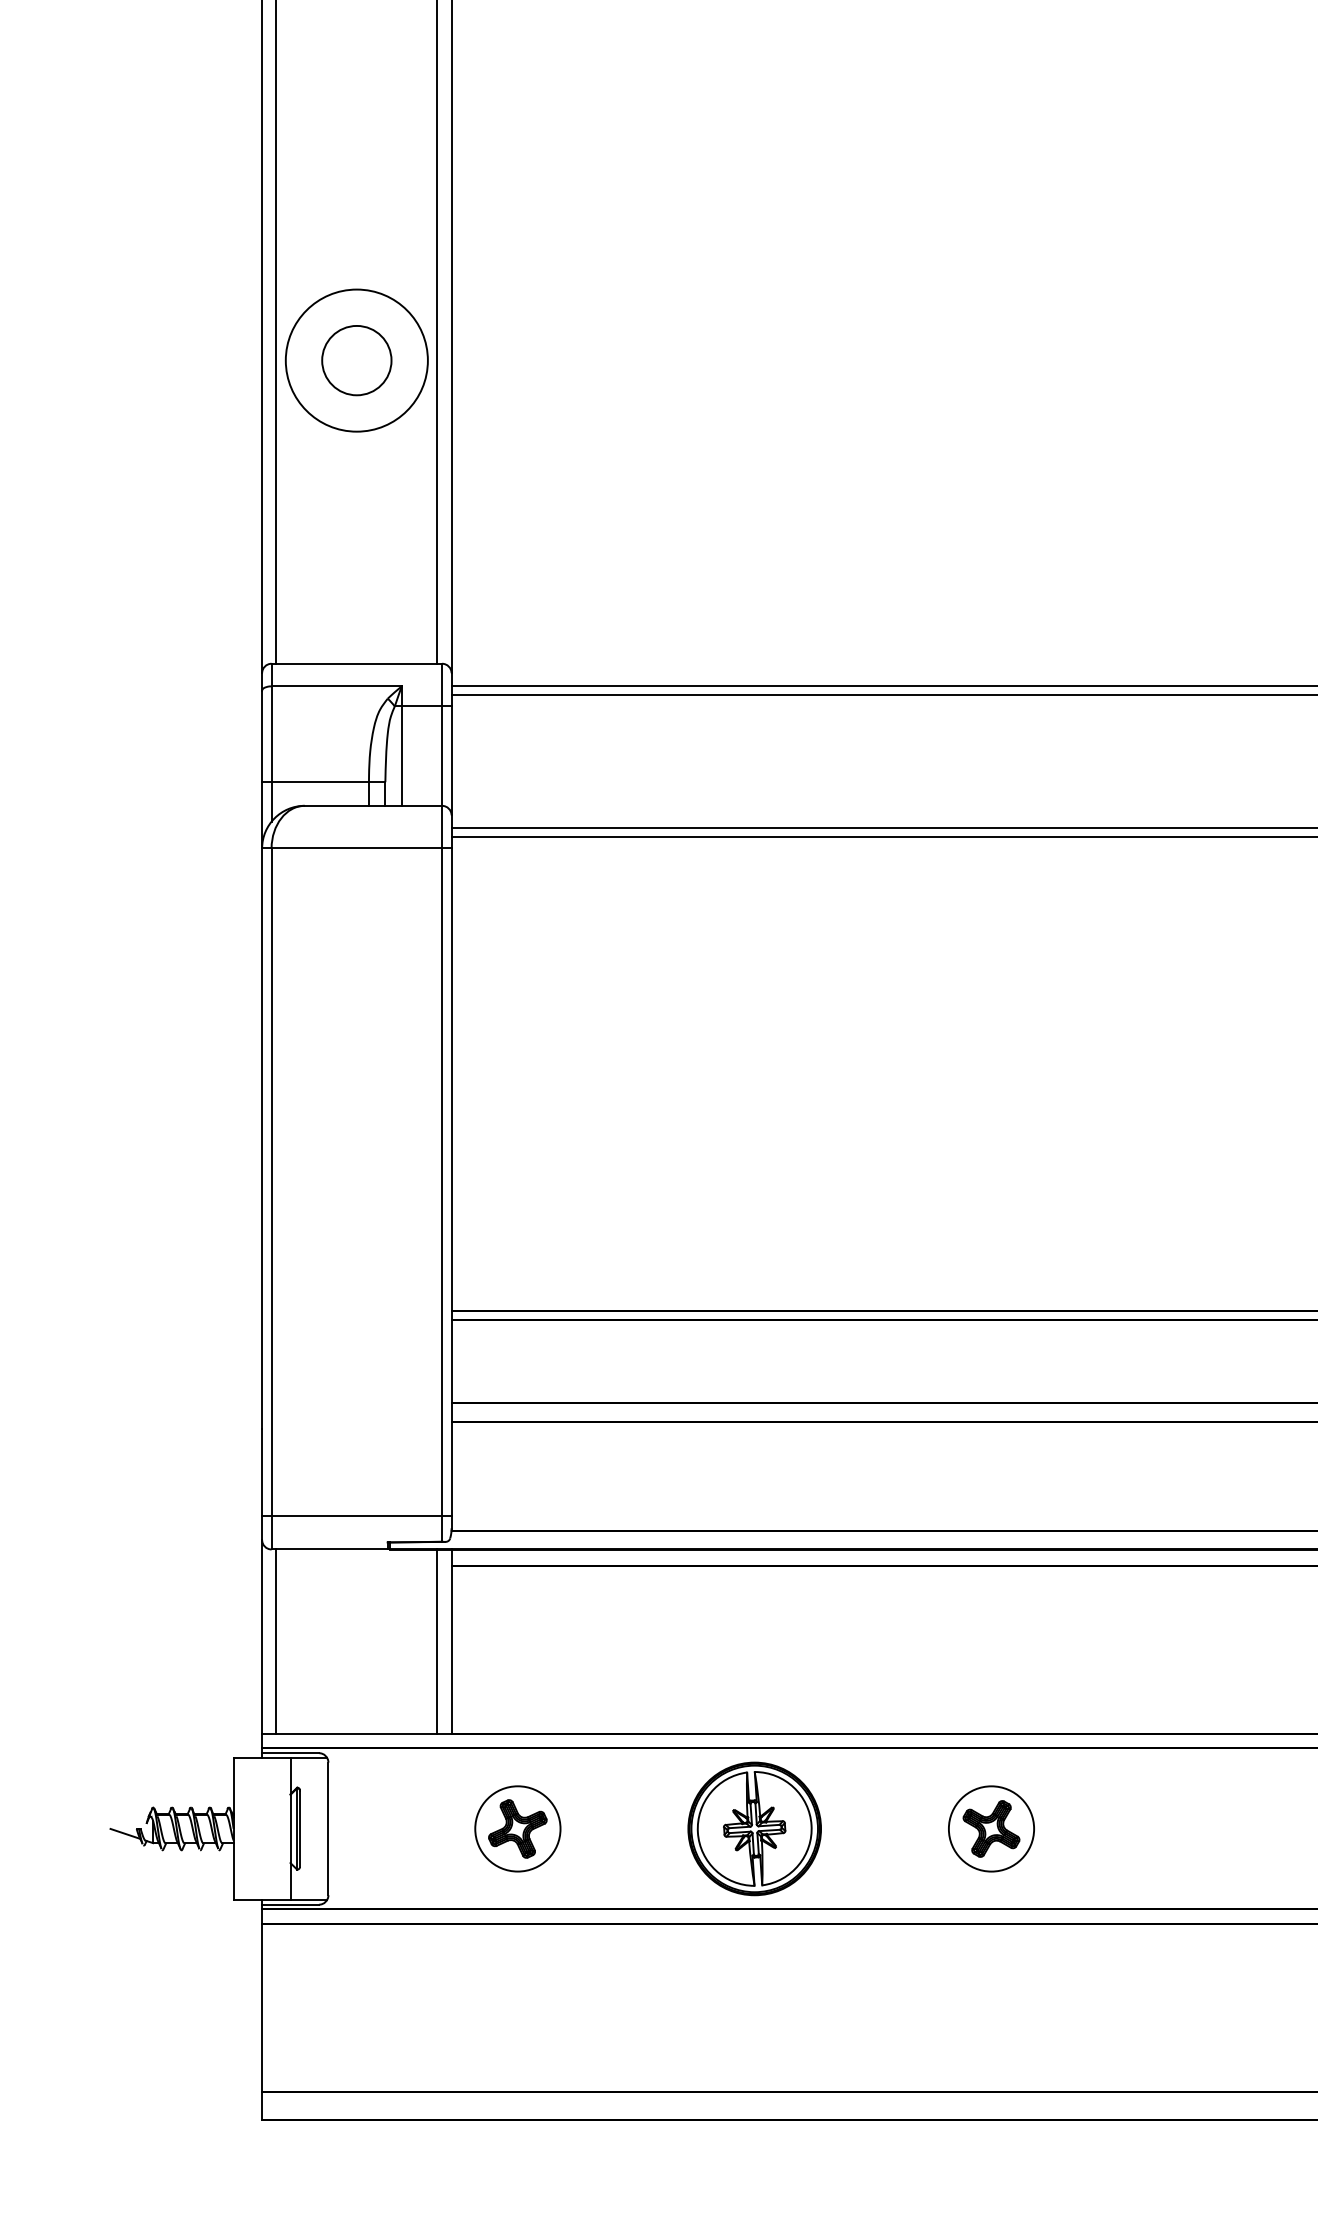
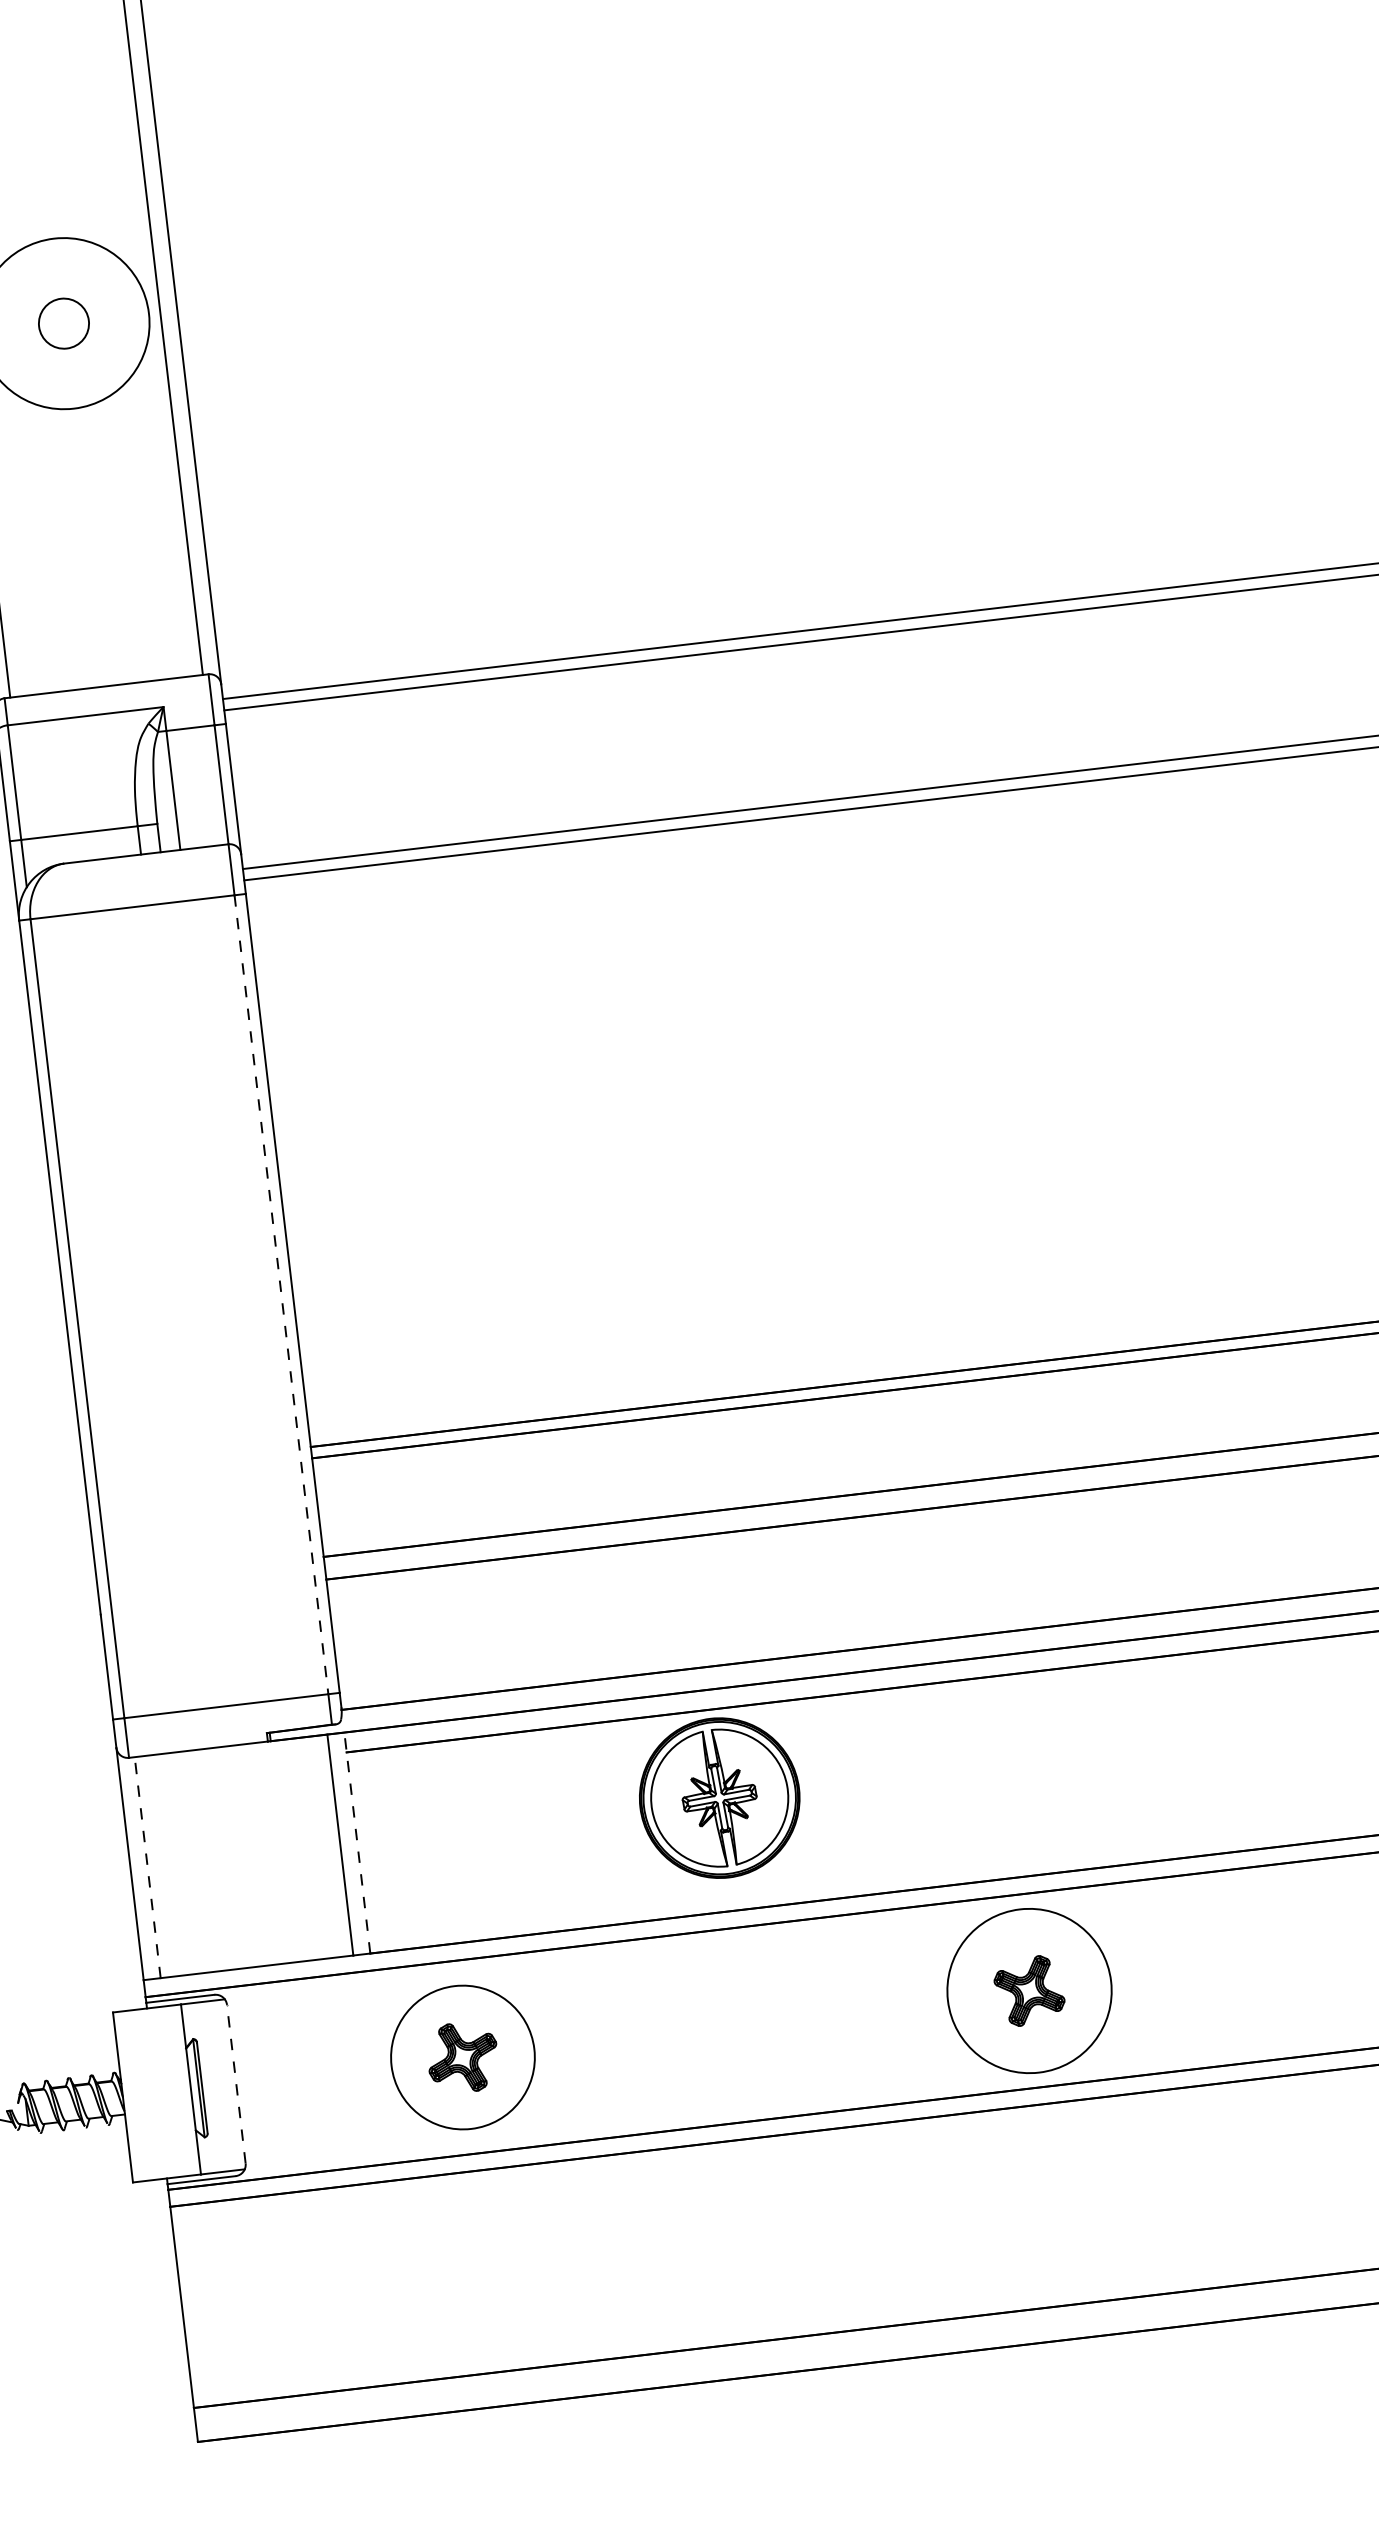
circle: (356, 360) -> (63, 323), size x0.6
line: (442, 1182) -> (281, 1294), solid -> dashed
line: (276, 1641) -> (147, 1867), solid -> dashed
line: (451, 1641) -> (357, 1842), solid -> dashed
line: (328, 1828) -> (236, 2083), solid -> dashed
circle: (517, 1828) -> (462, 2057), size x1.4
part: (754, 1828) -> (719, 1797), moved
circle: (991, 1828) -> (1029, 1990), size x1.6

